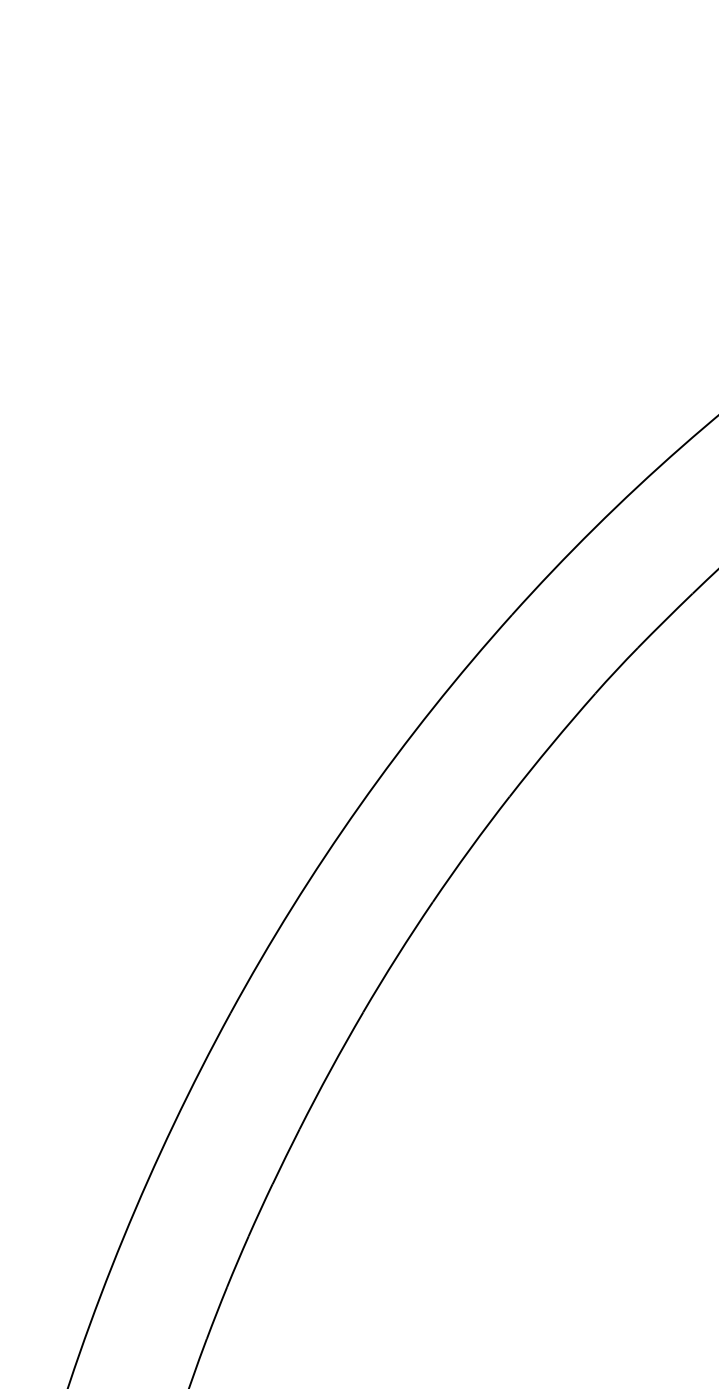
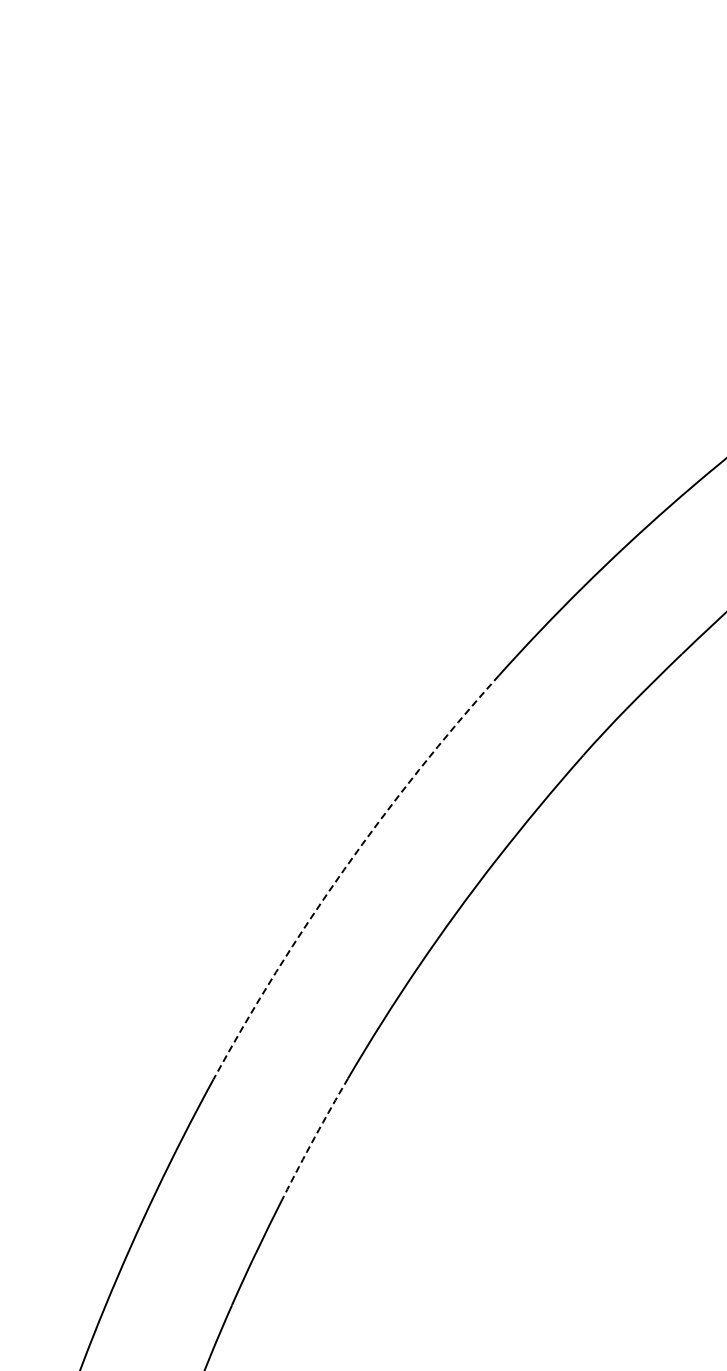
arc: (359, 805) -> (344, 868), solid -> dashed
arc: (330, 1070) -> (314, 1137), solid -> dashed

